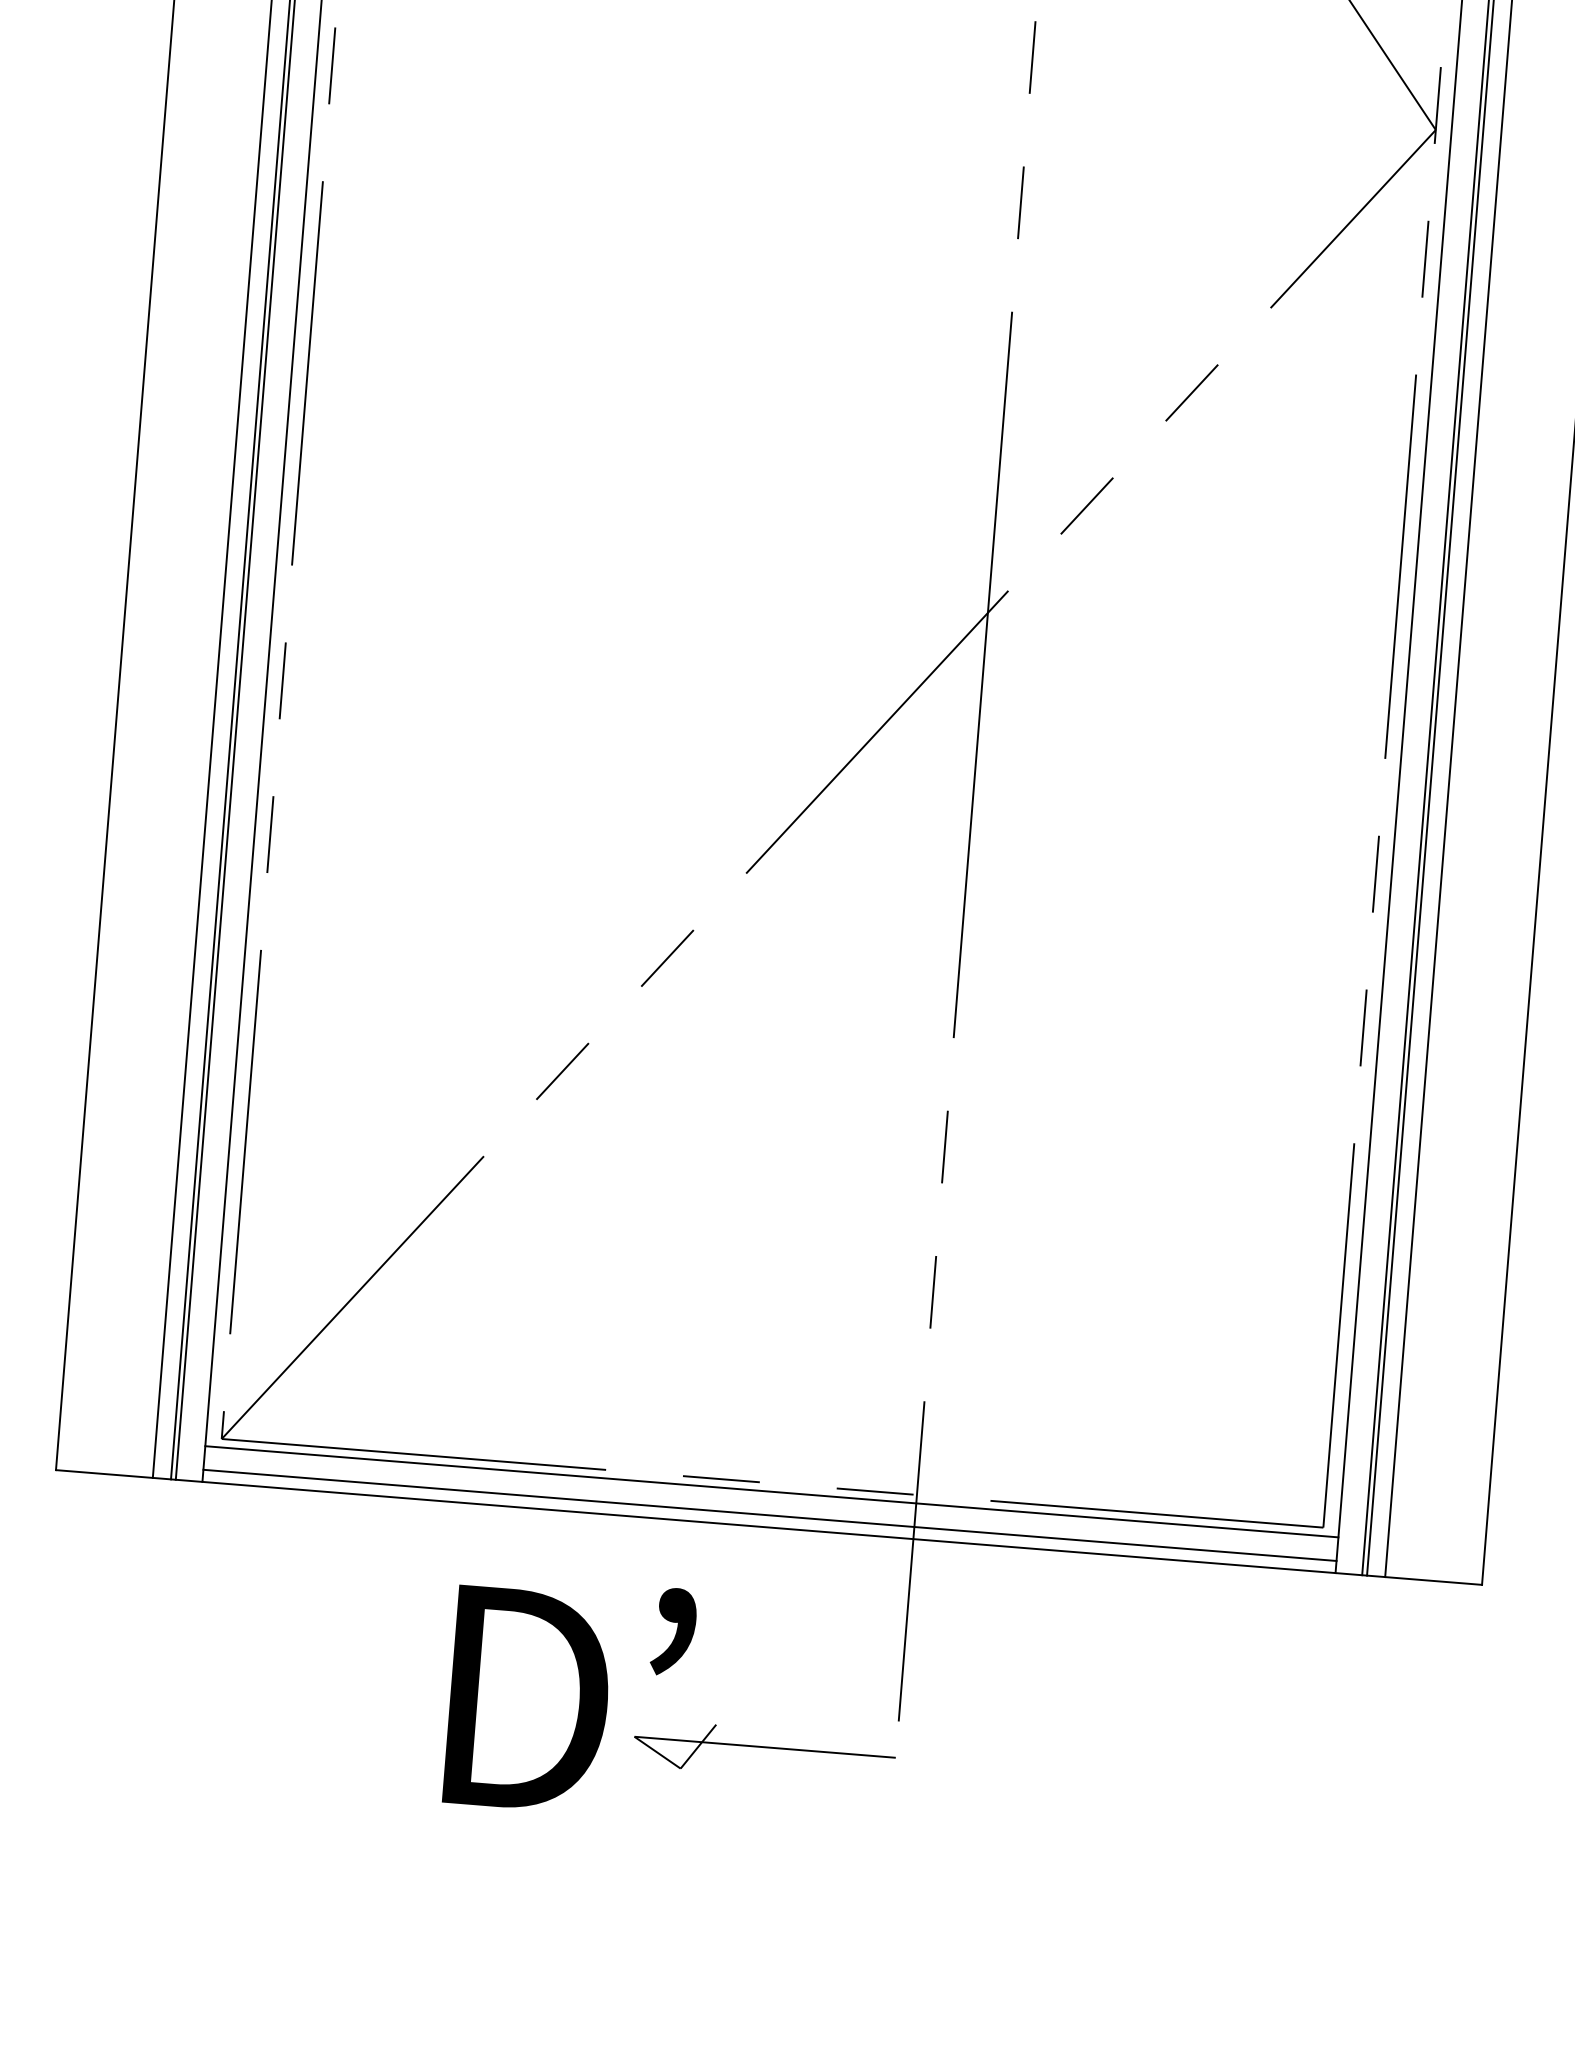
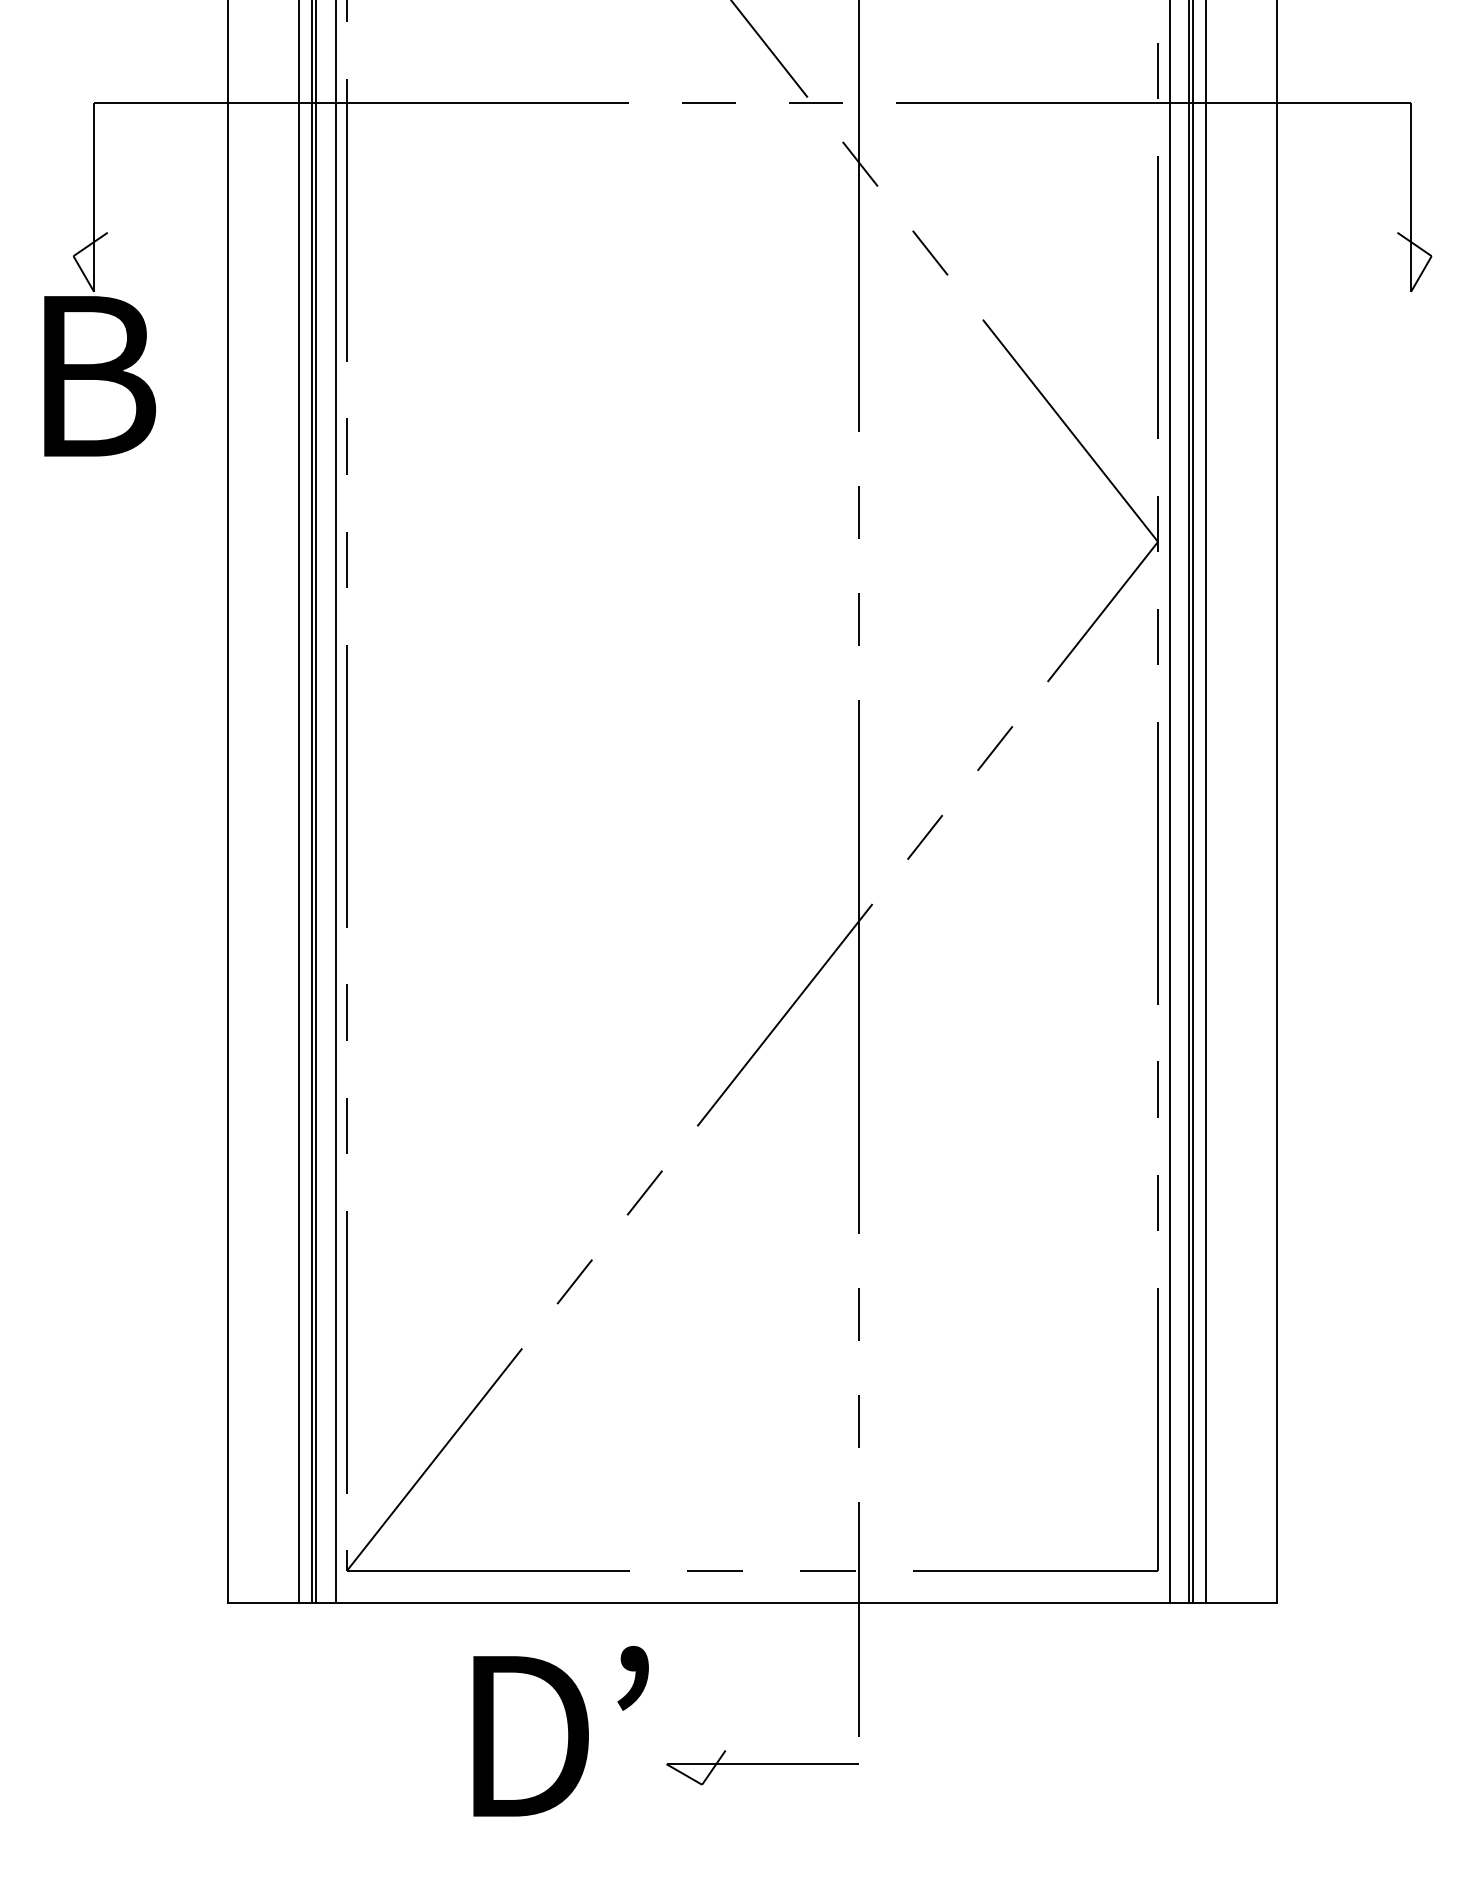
line: (771, 1491) -> (752, 1576), removed
line: (769, 1515) -> (752, 1594), removed
text: (569, 1696) -> (560, 1731), moved

